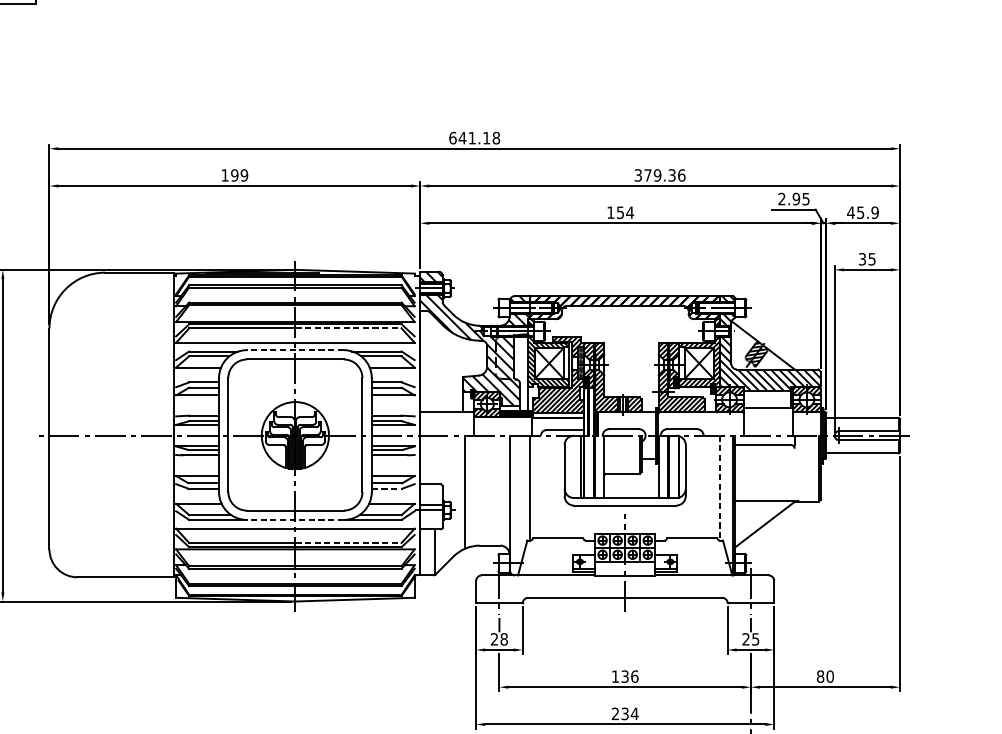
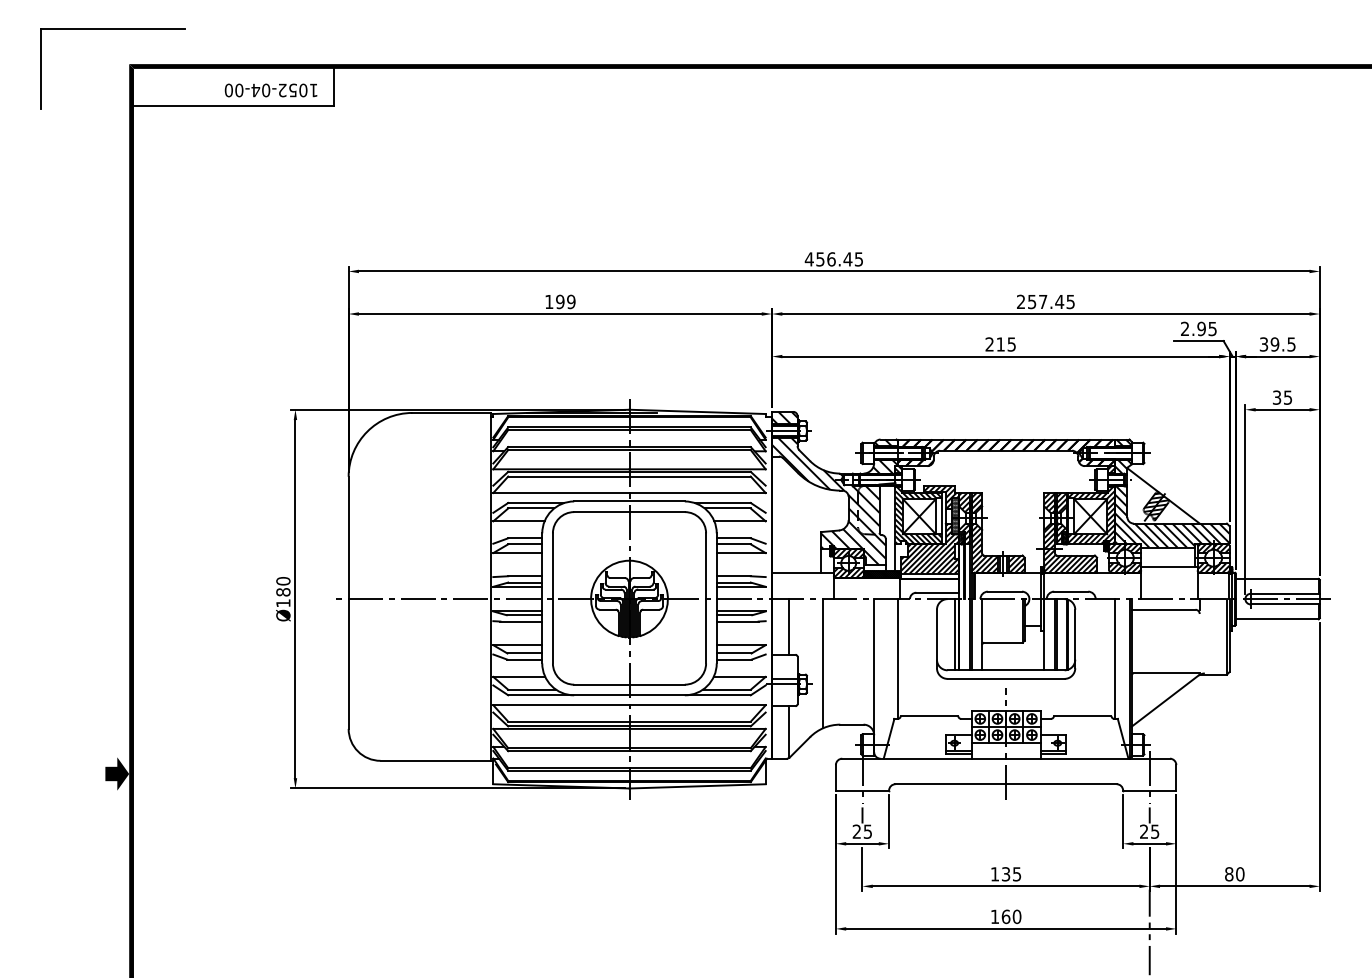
text: (474, 138) -> (833, 259), 641.18 -> 456.45
text: (660, 175) -> (1046, 301), 379.36 -> 257.45
text: (620, 212) -> (1000, 344), 154 -> 215
text: (862, 212) -> (1277, 344), 45.9 -> 39.5
line: (348, 328) -> (690, 476), dashed -> solid
line: (295, 350) -> (629, 501), dashed -> solid
line: (434, 459) -> (788, 626), added
line: (387, 488) -> (734, 659), dashed -> solid
line: (720, 488) -> (1114, 659), dashed -> solid
line: (295, 520) -> (629, 695), dashed -> solid
line: (348, 542) -> (690, 721), dashed -> solid
text: (503, 639) -> (867, 831), 28 -> 25
text: (634, 676) -> (1016, 874), 136 -> 135
text: (624, 713) -> (1005, 916), 234 -> 160

